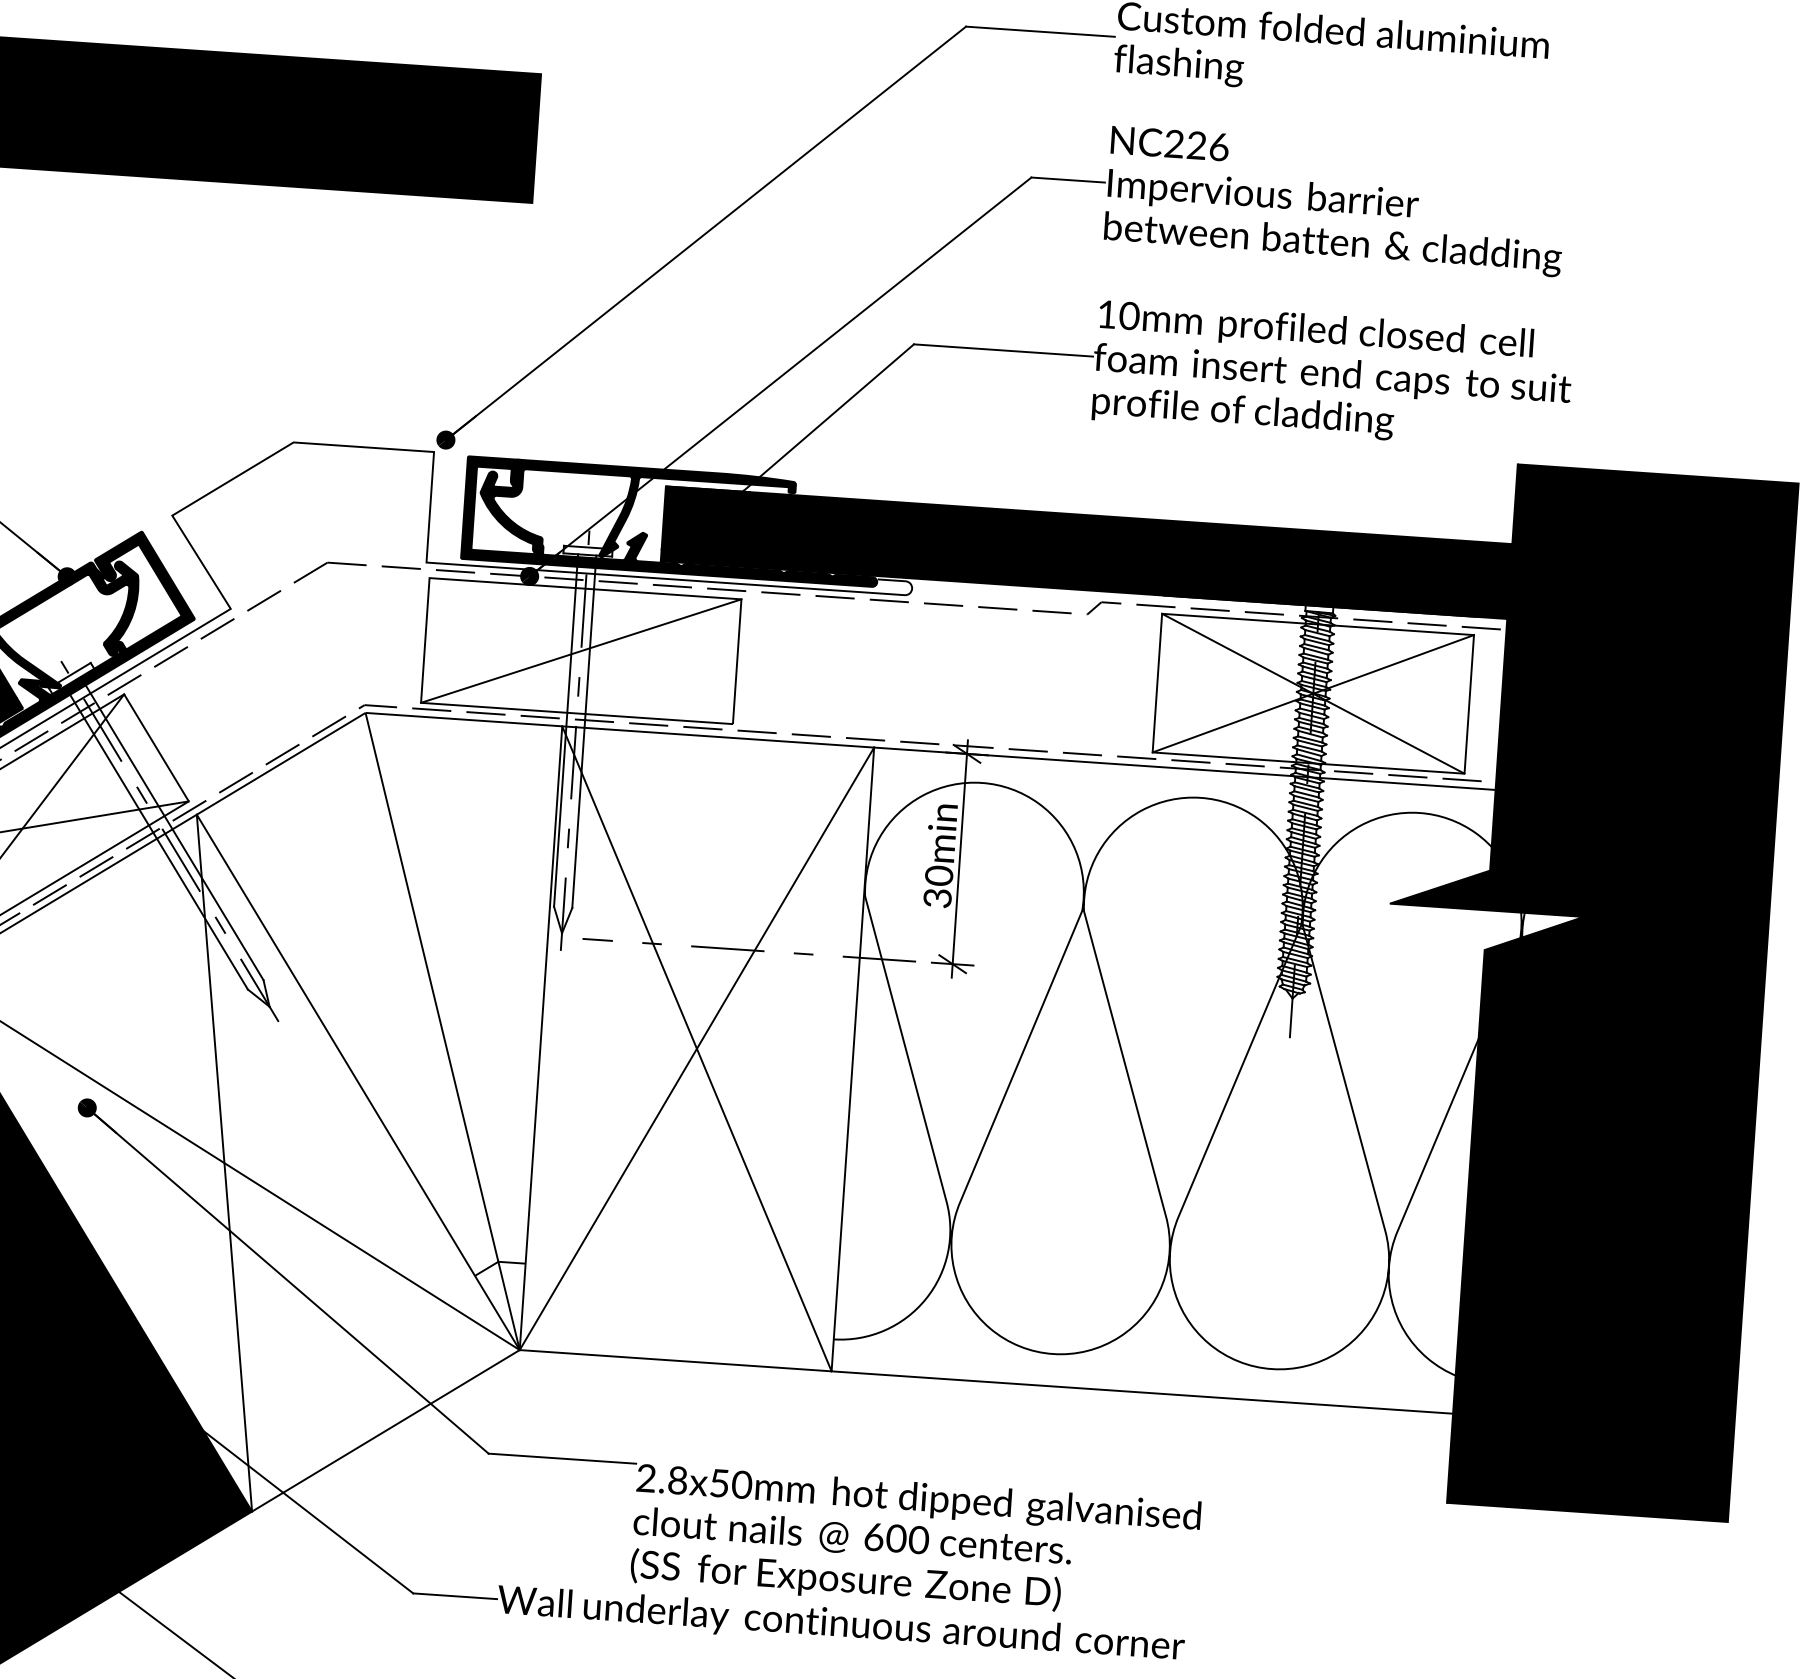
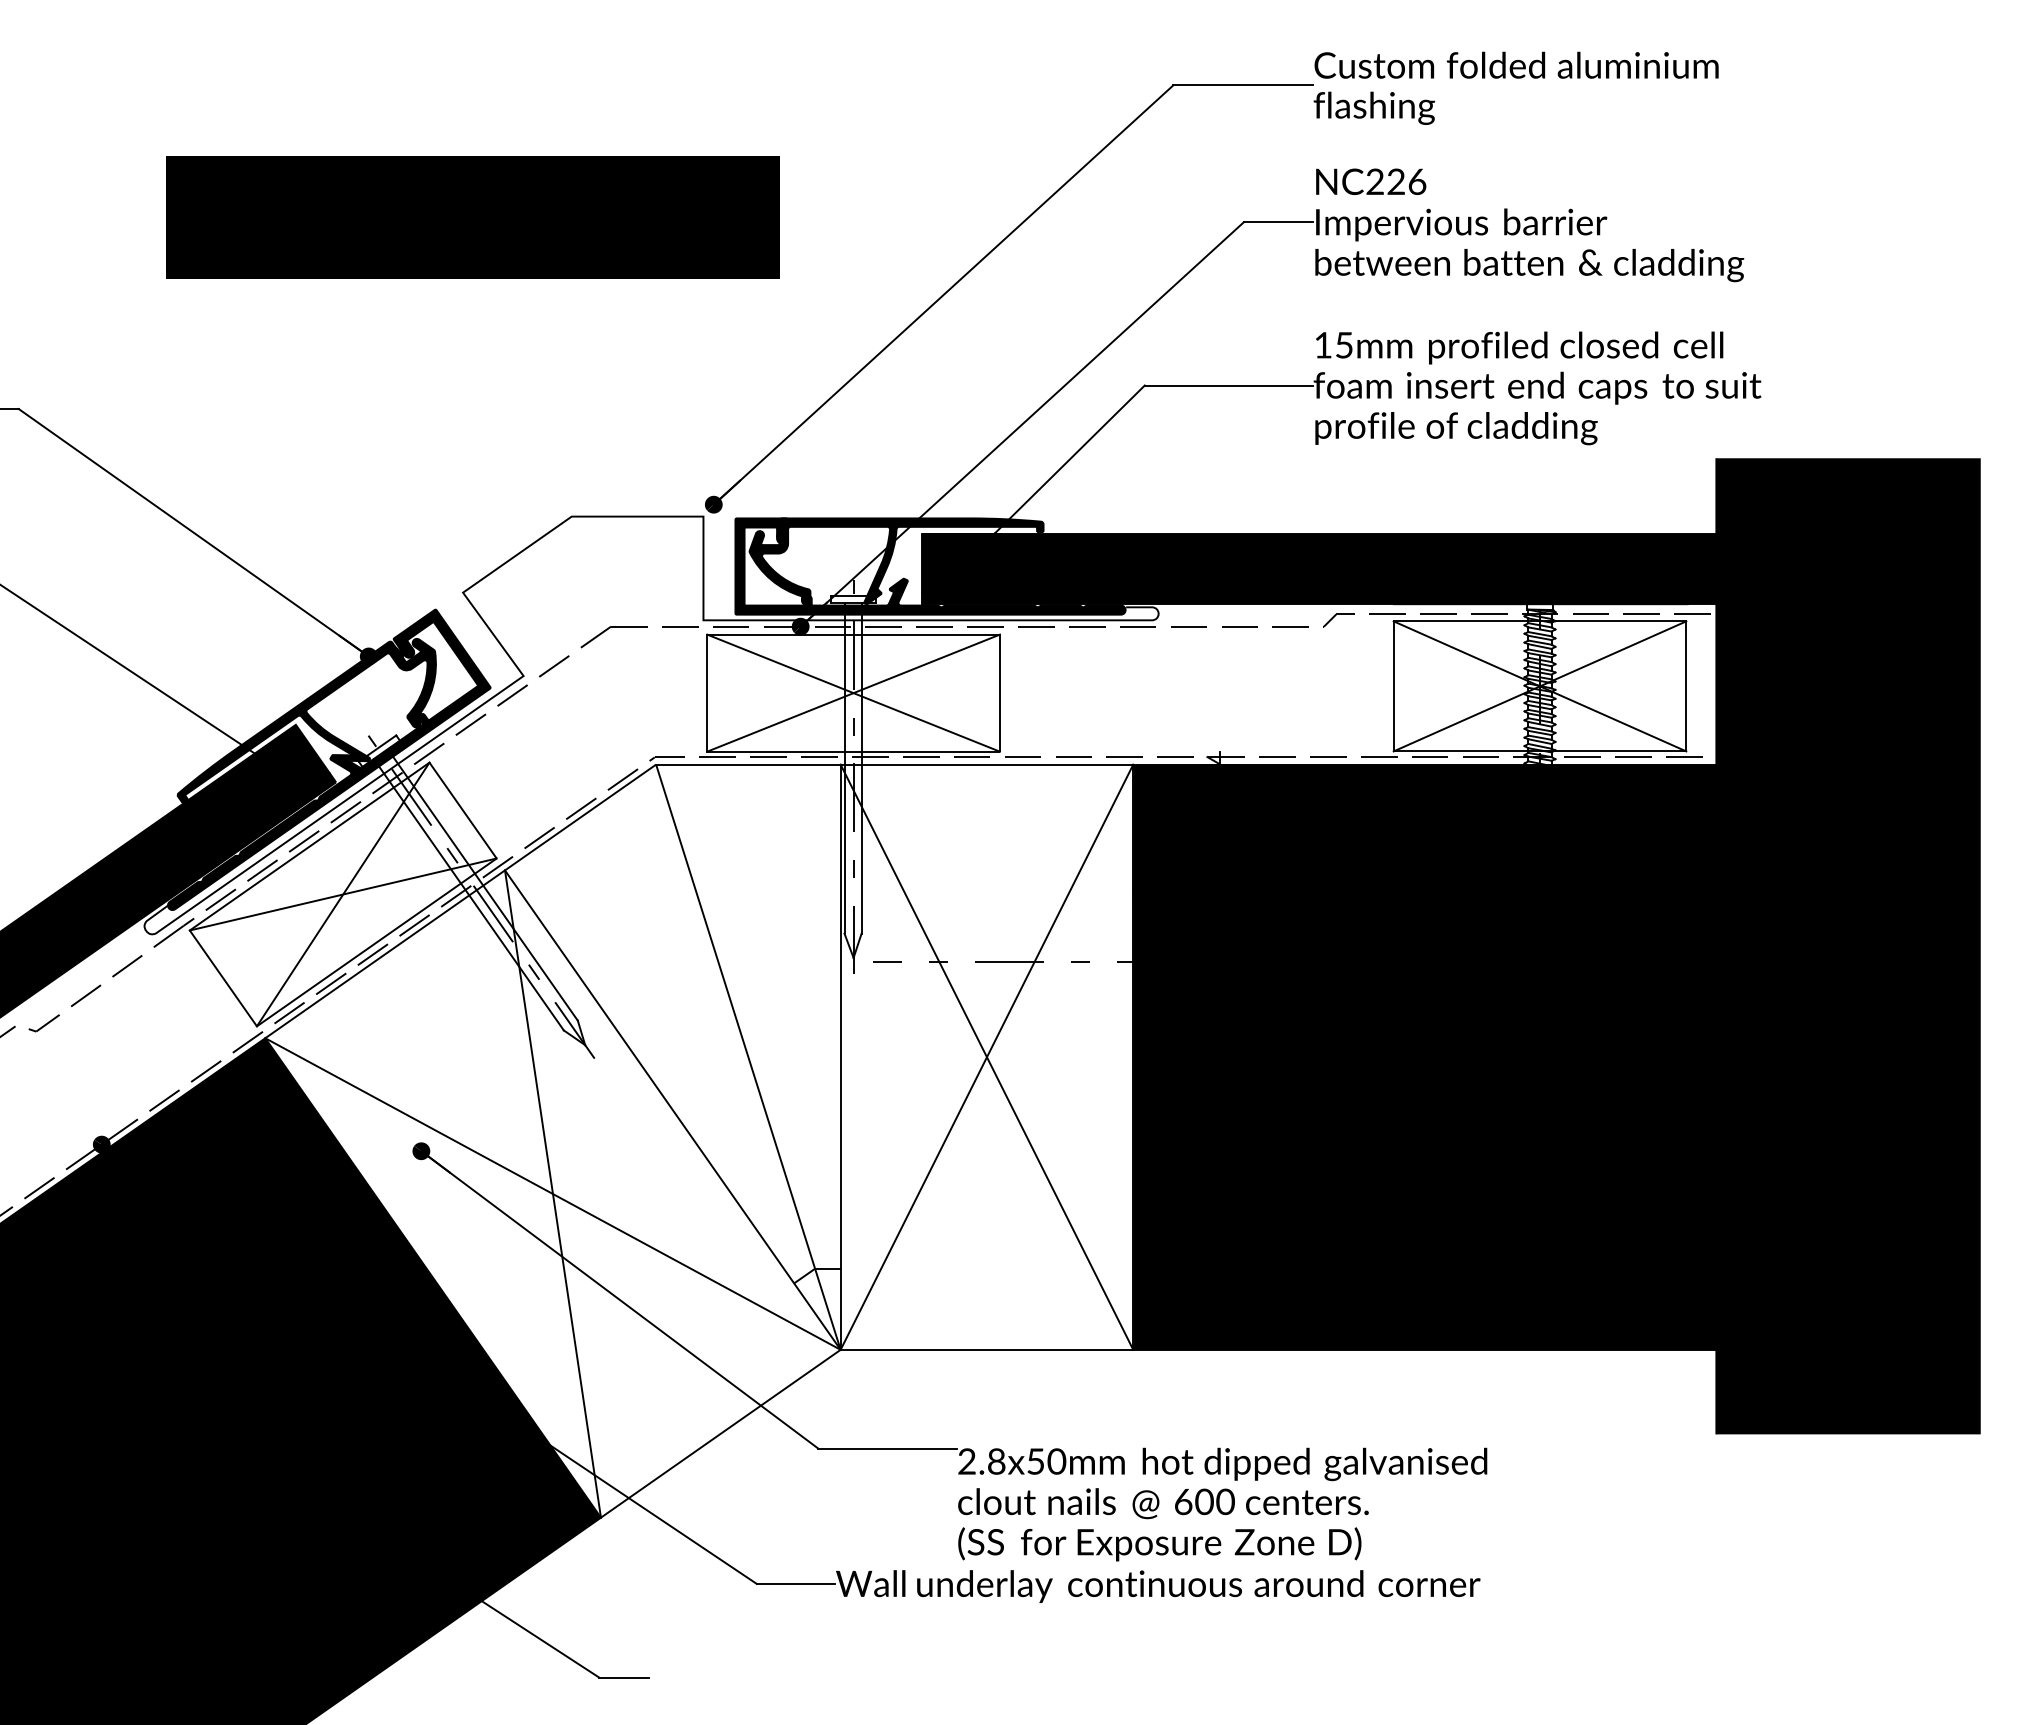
text: (1129, 316) -> (1344, 345), 10mm -> 15mm
line: (581, 650) -> (853, 692), added
fill: (1211, 1083) -> (1469, 1056), added

